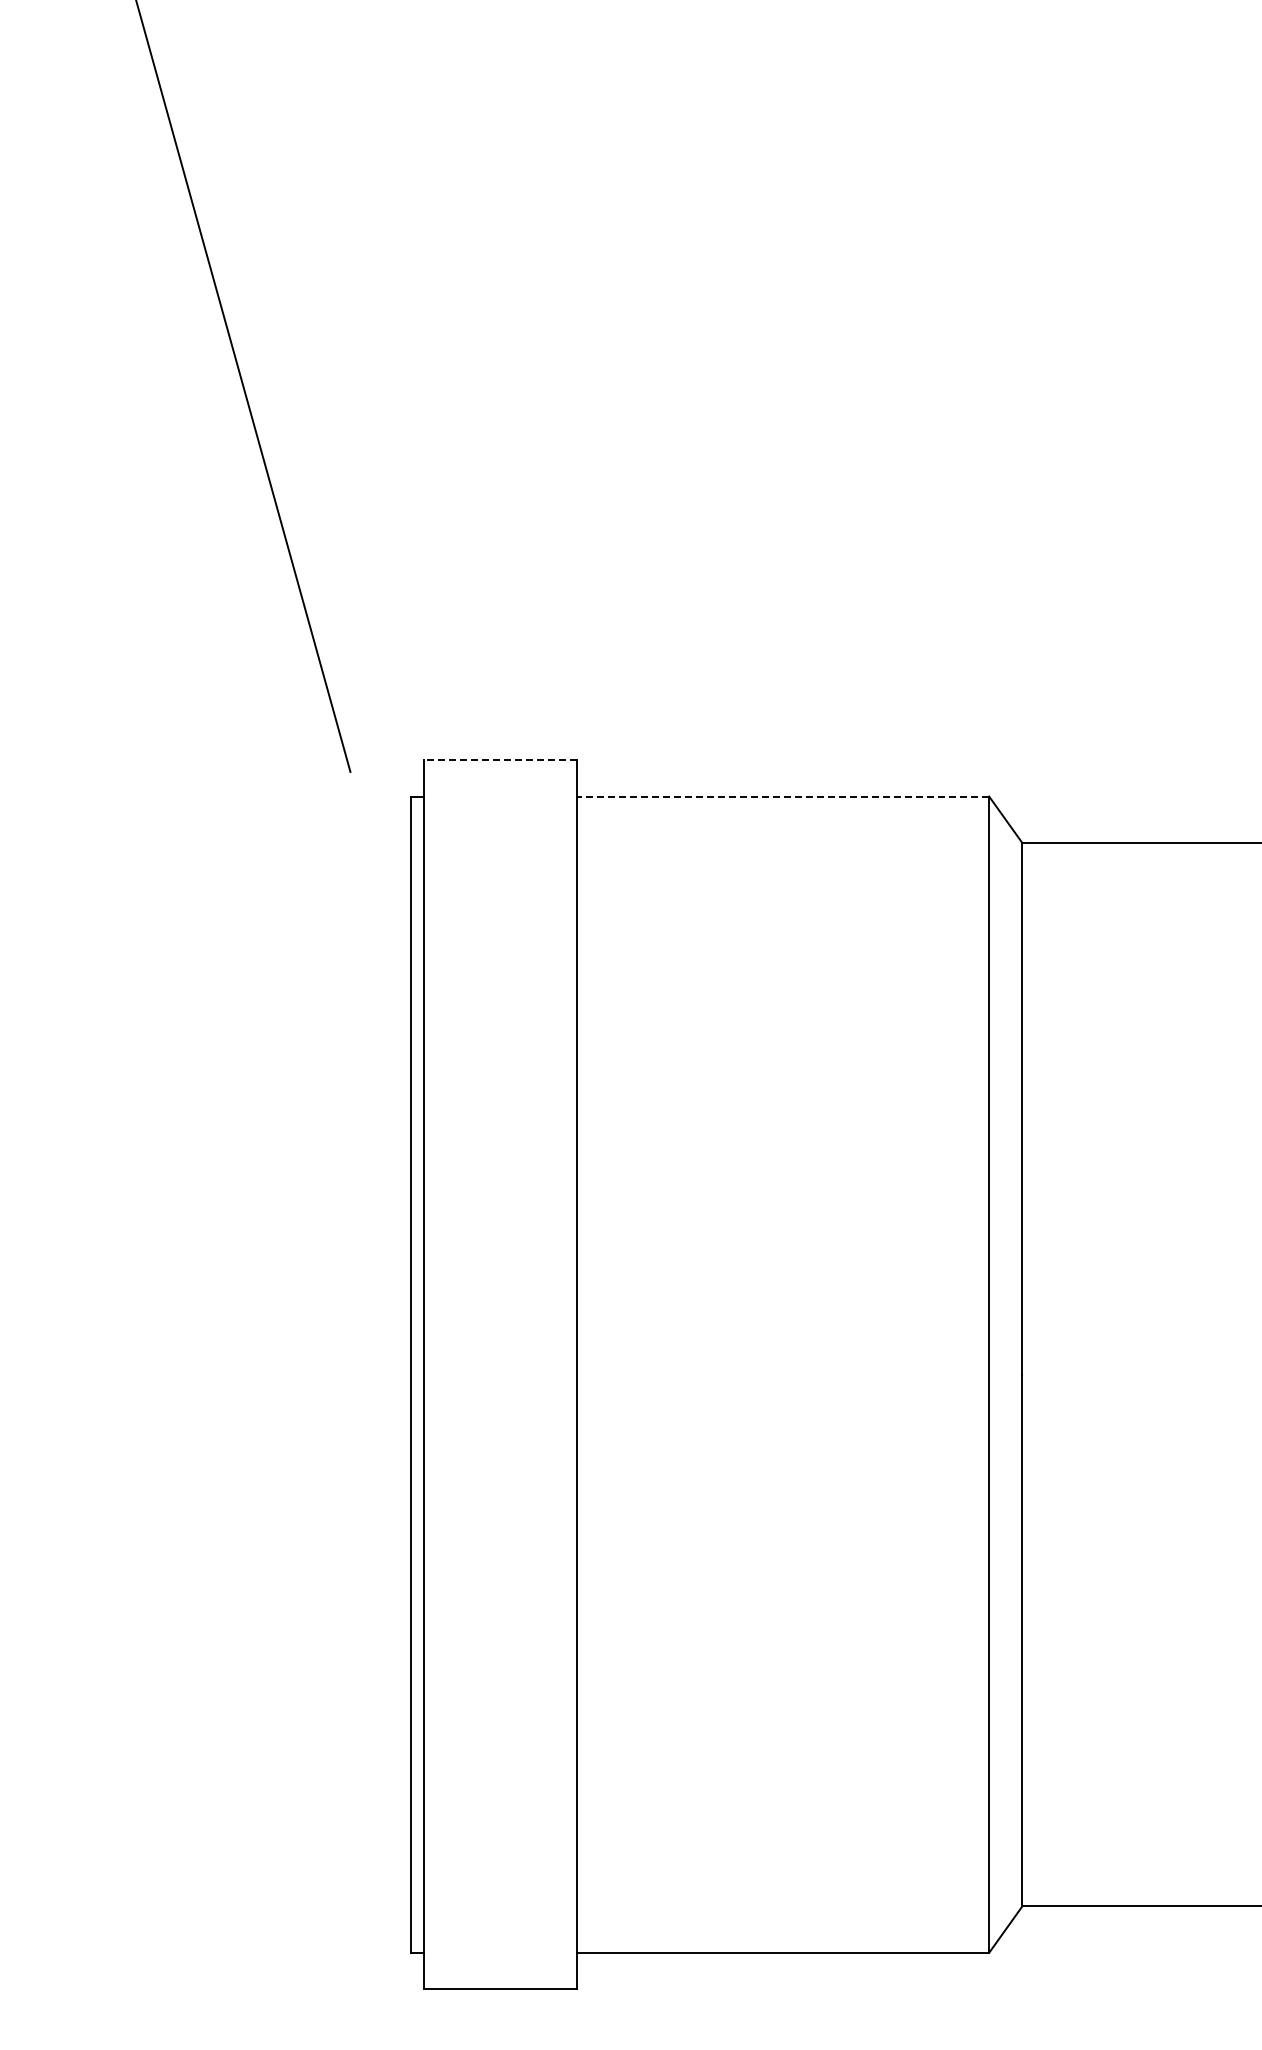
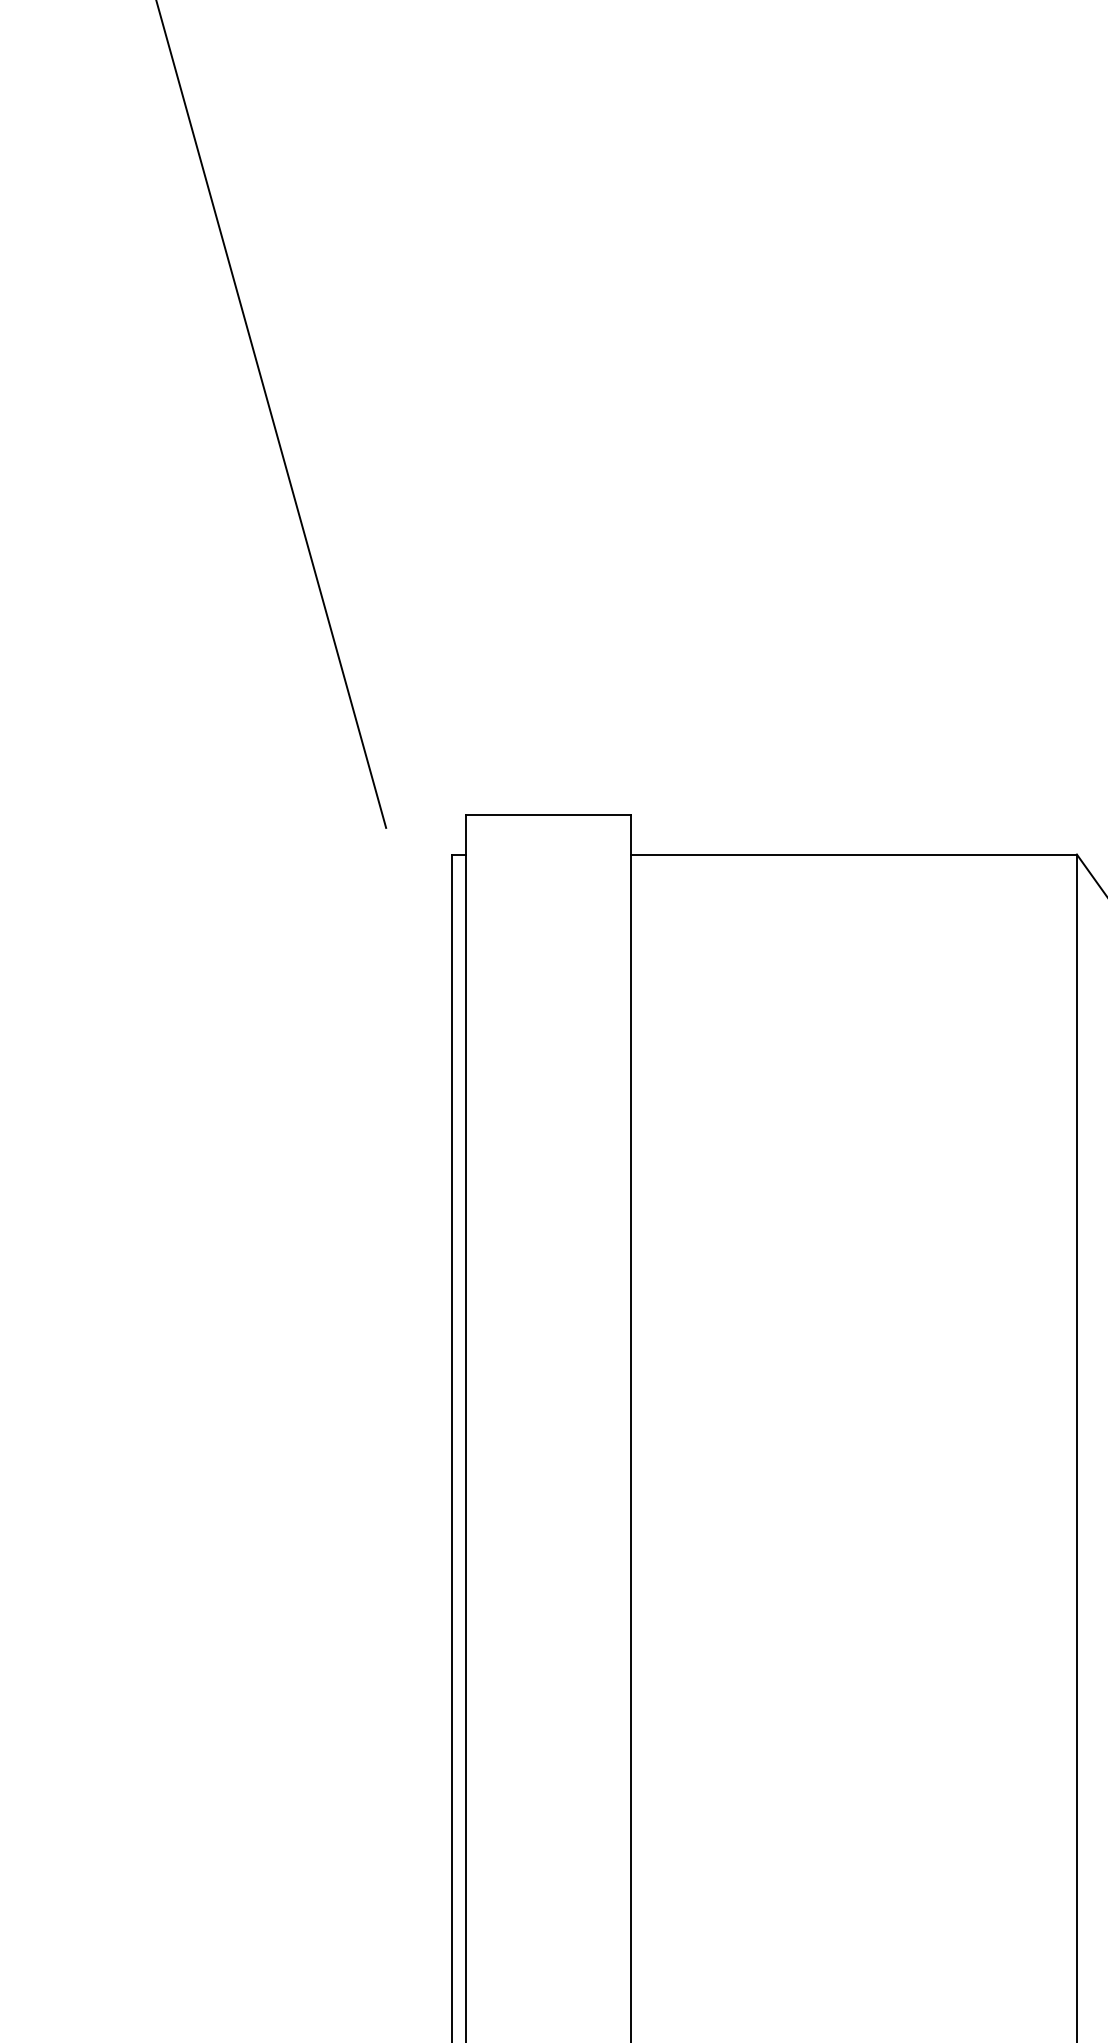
line: (500, 759) -> (548, 814), dashed -> solid
line: (782, 796) -> (853, 854), dashed -> solid

